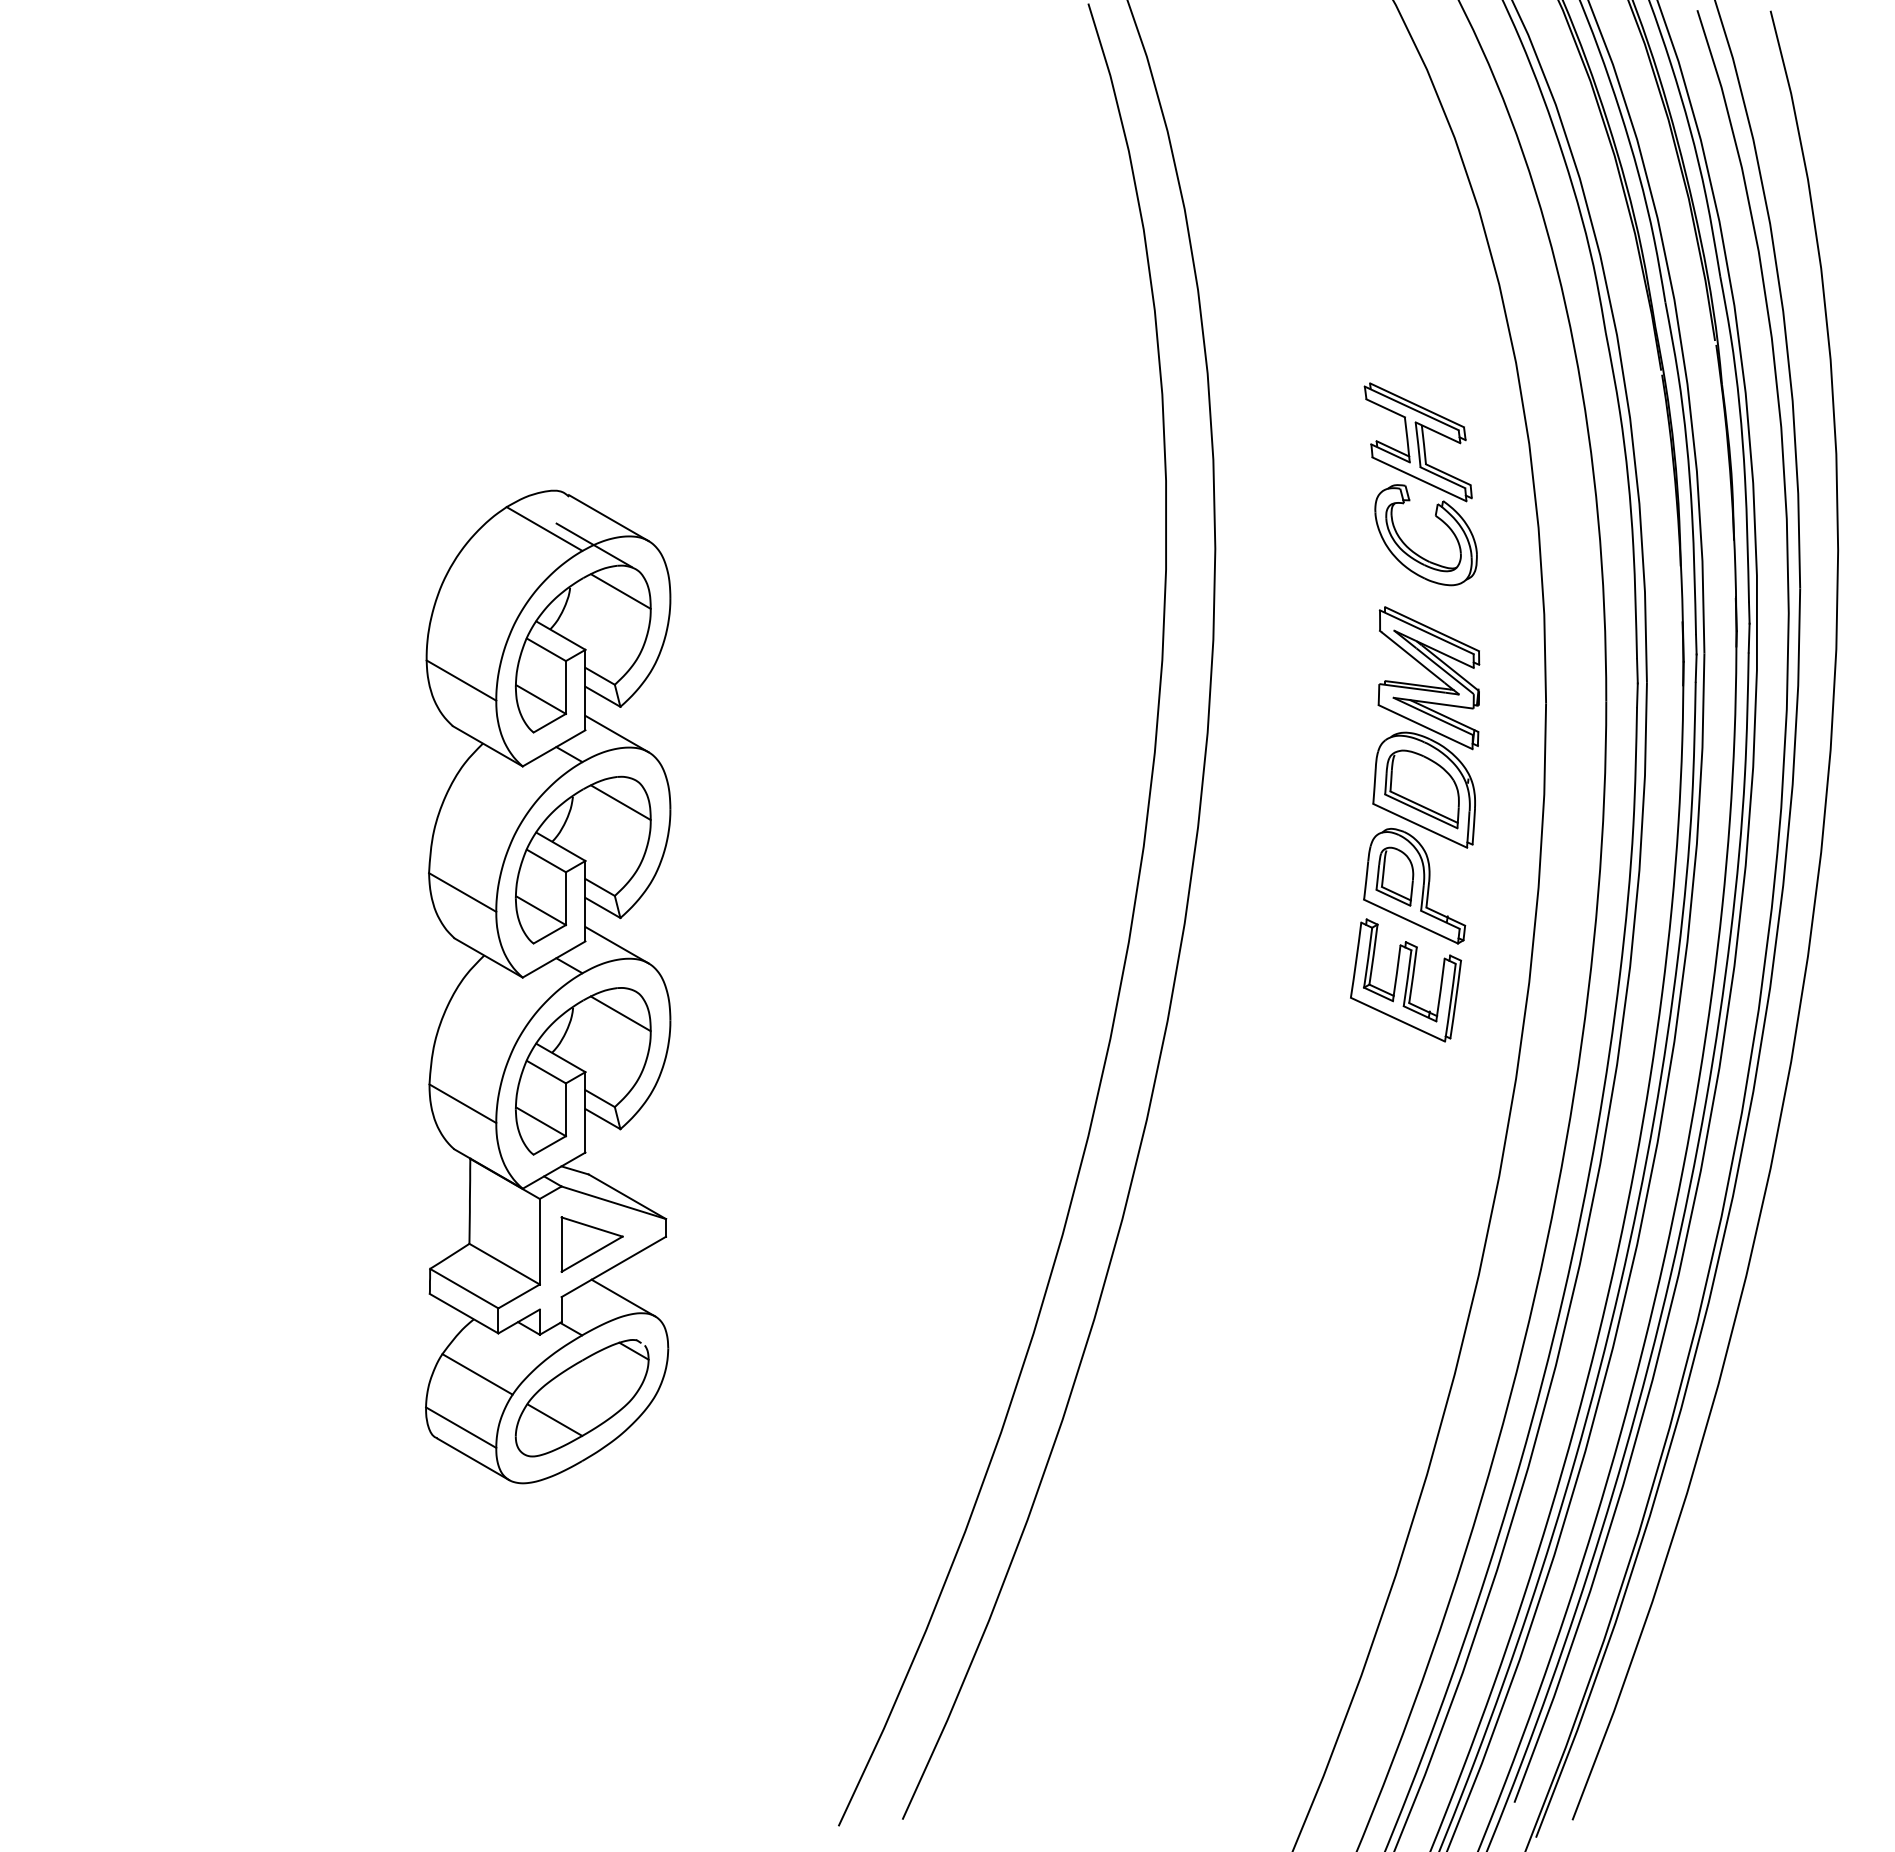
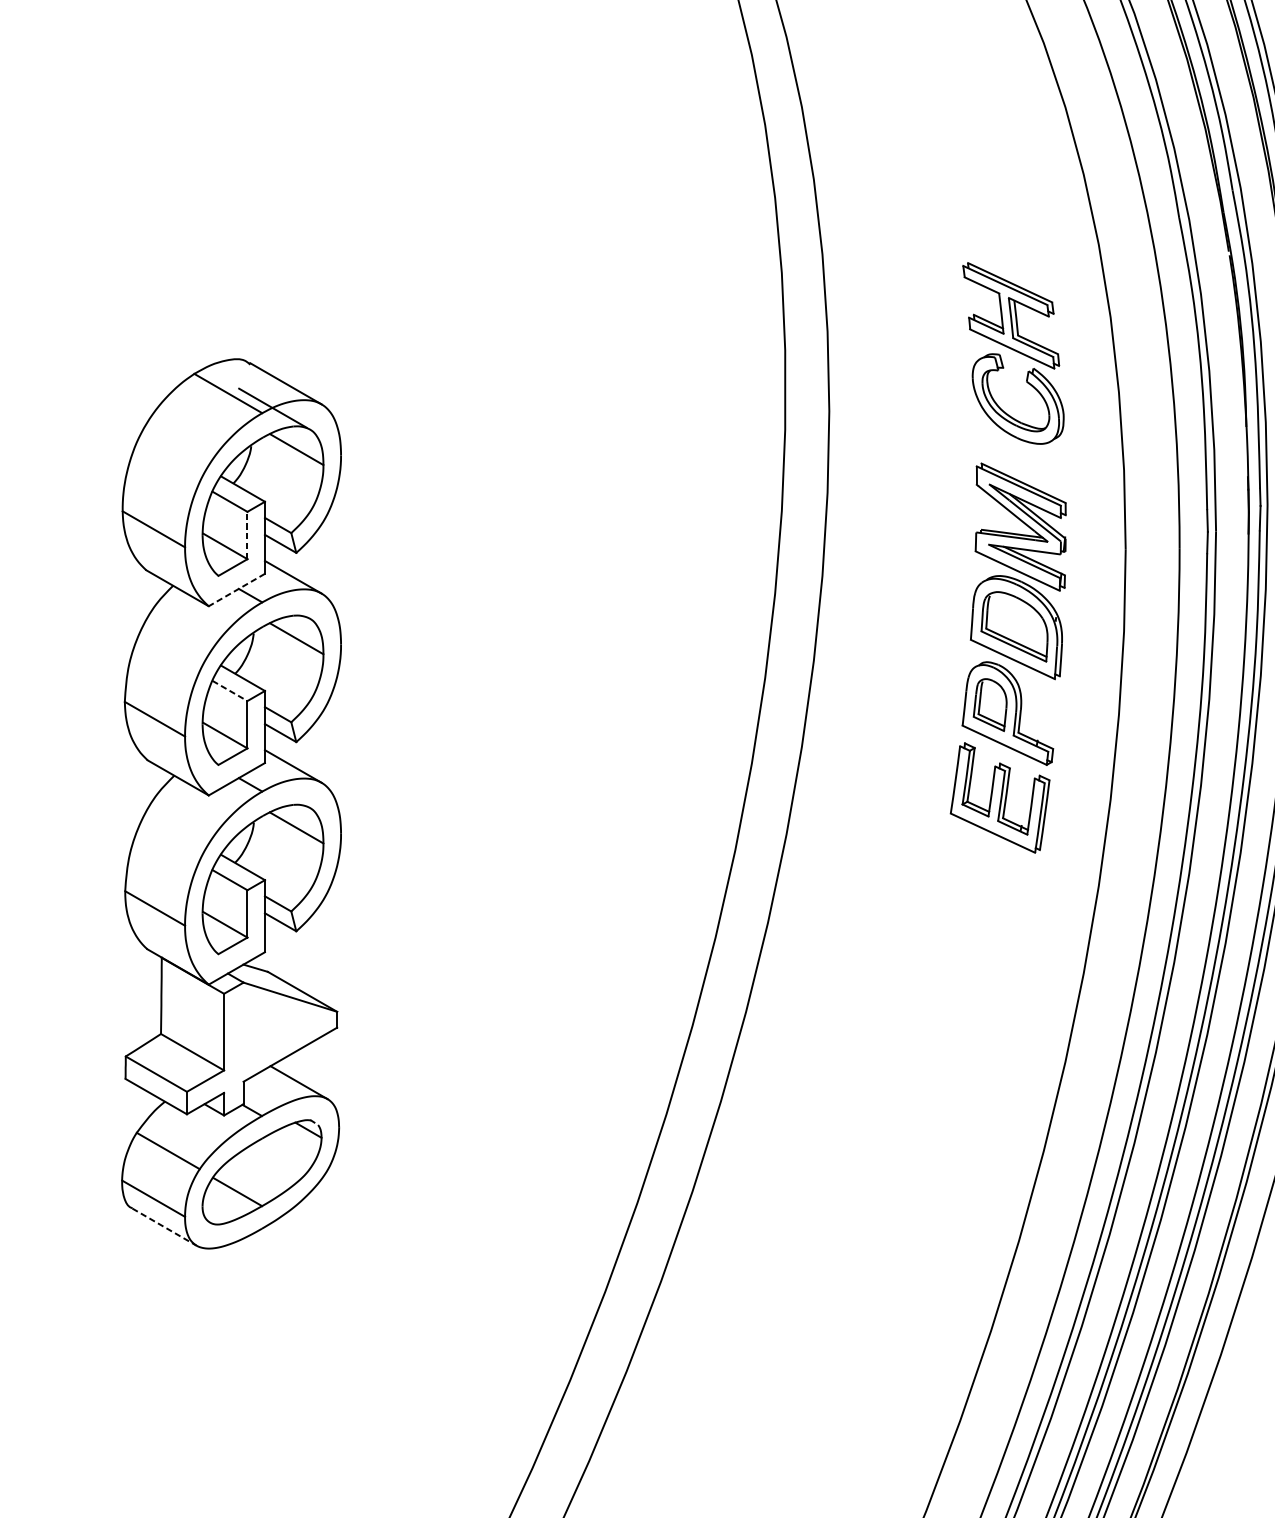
line: (565, 687) -> (247, 535), solid -> dashed
line: (553, 748) -> (236, 590), solid -> dashed
line: (546, 860) -> (230, 690), solid -> dashed
part: (591, 1244) -> (270, 1034), removed
line: (473, 1459) -> (164, 1227), solid -> dashed

